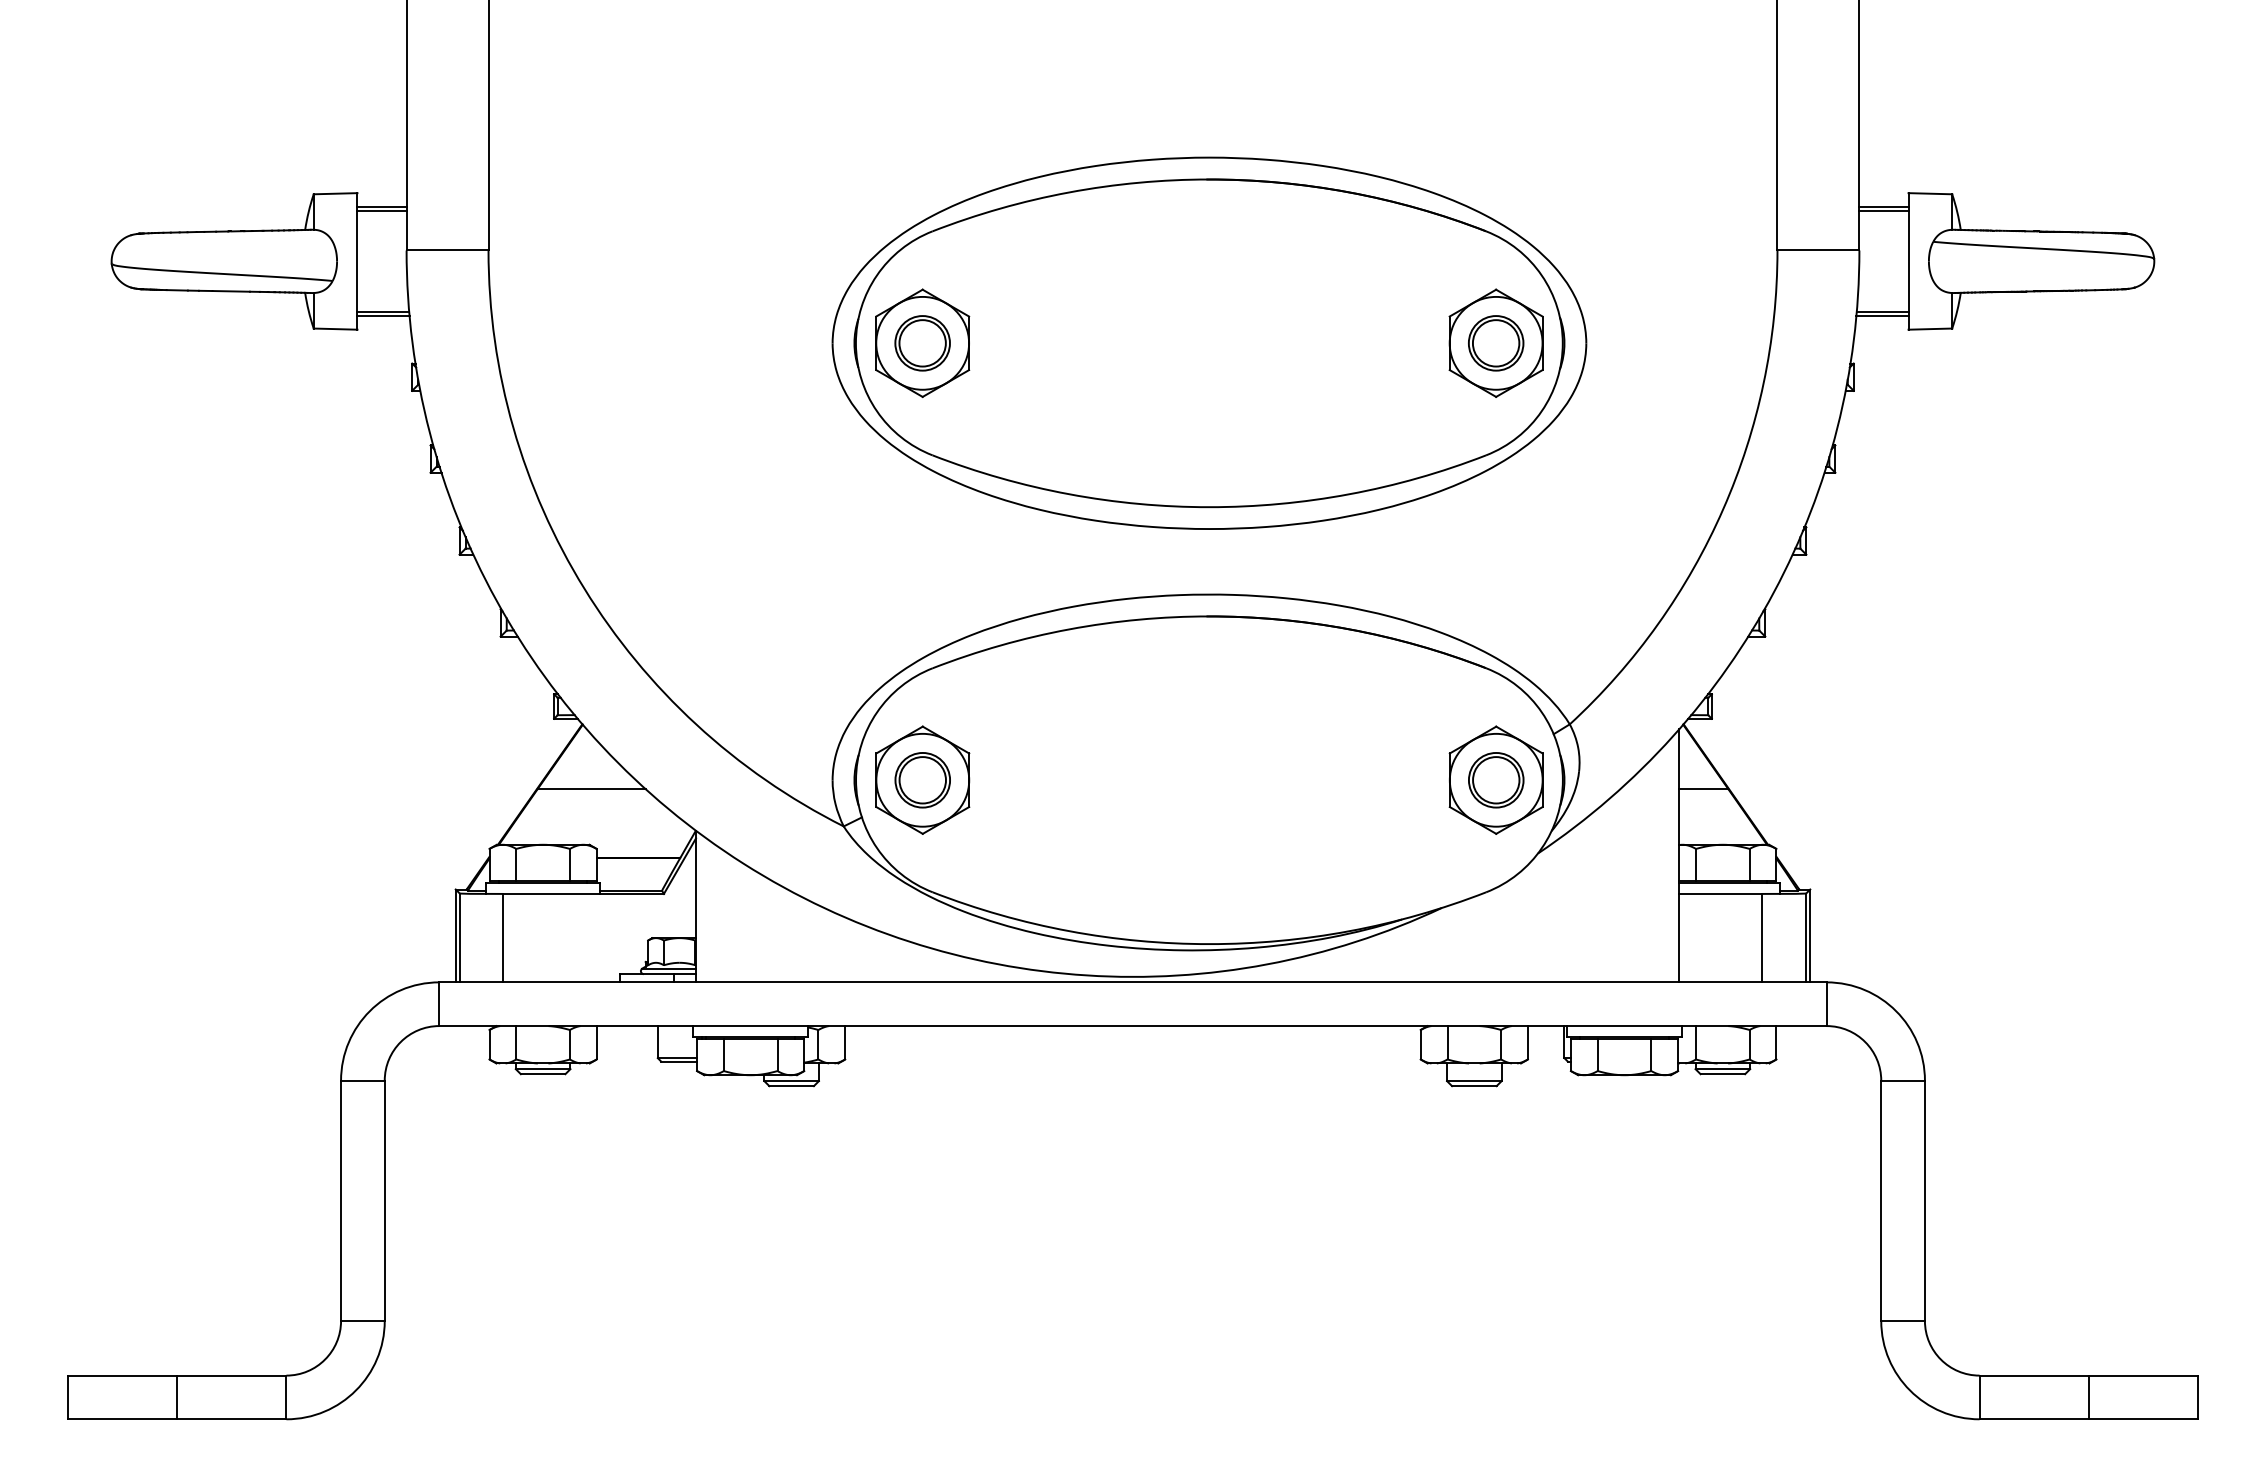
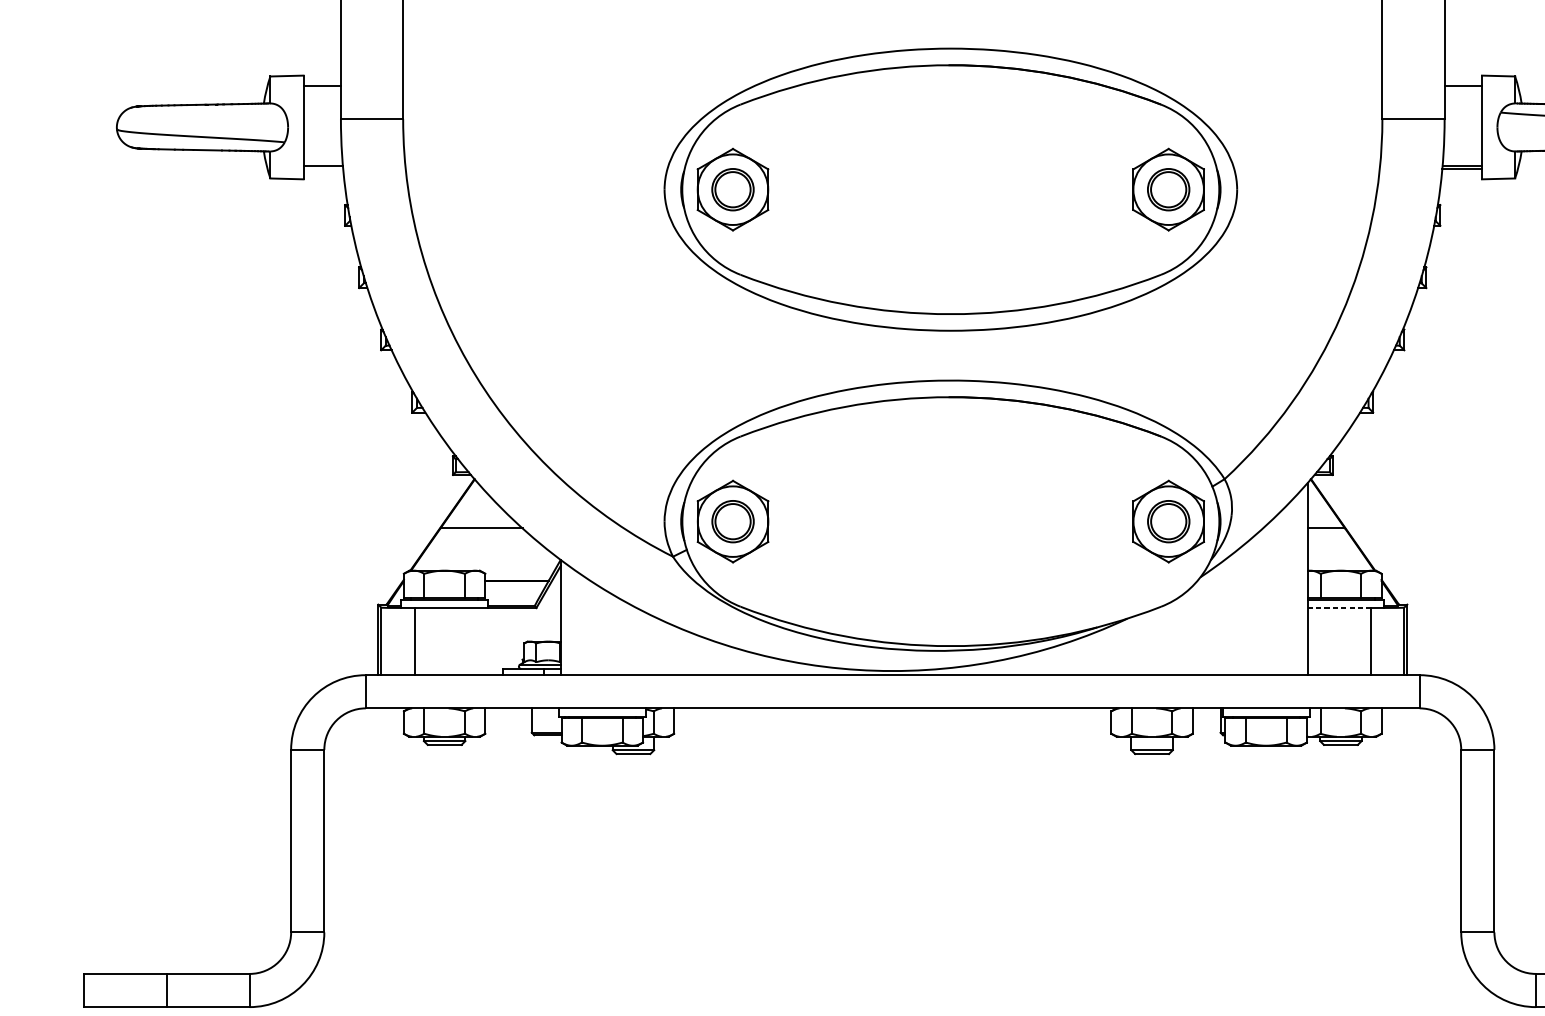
line: (381, 211) -> (321, 89), removed
line: (1883, 211) -> (1462, 89), removed
line: (383, 316) -> (323, 169), removed
line: (1720, 893) -> (1339, 607), solid -> dashed

